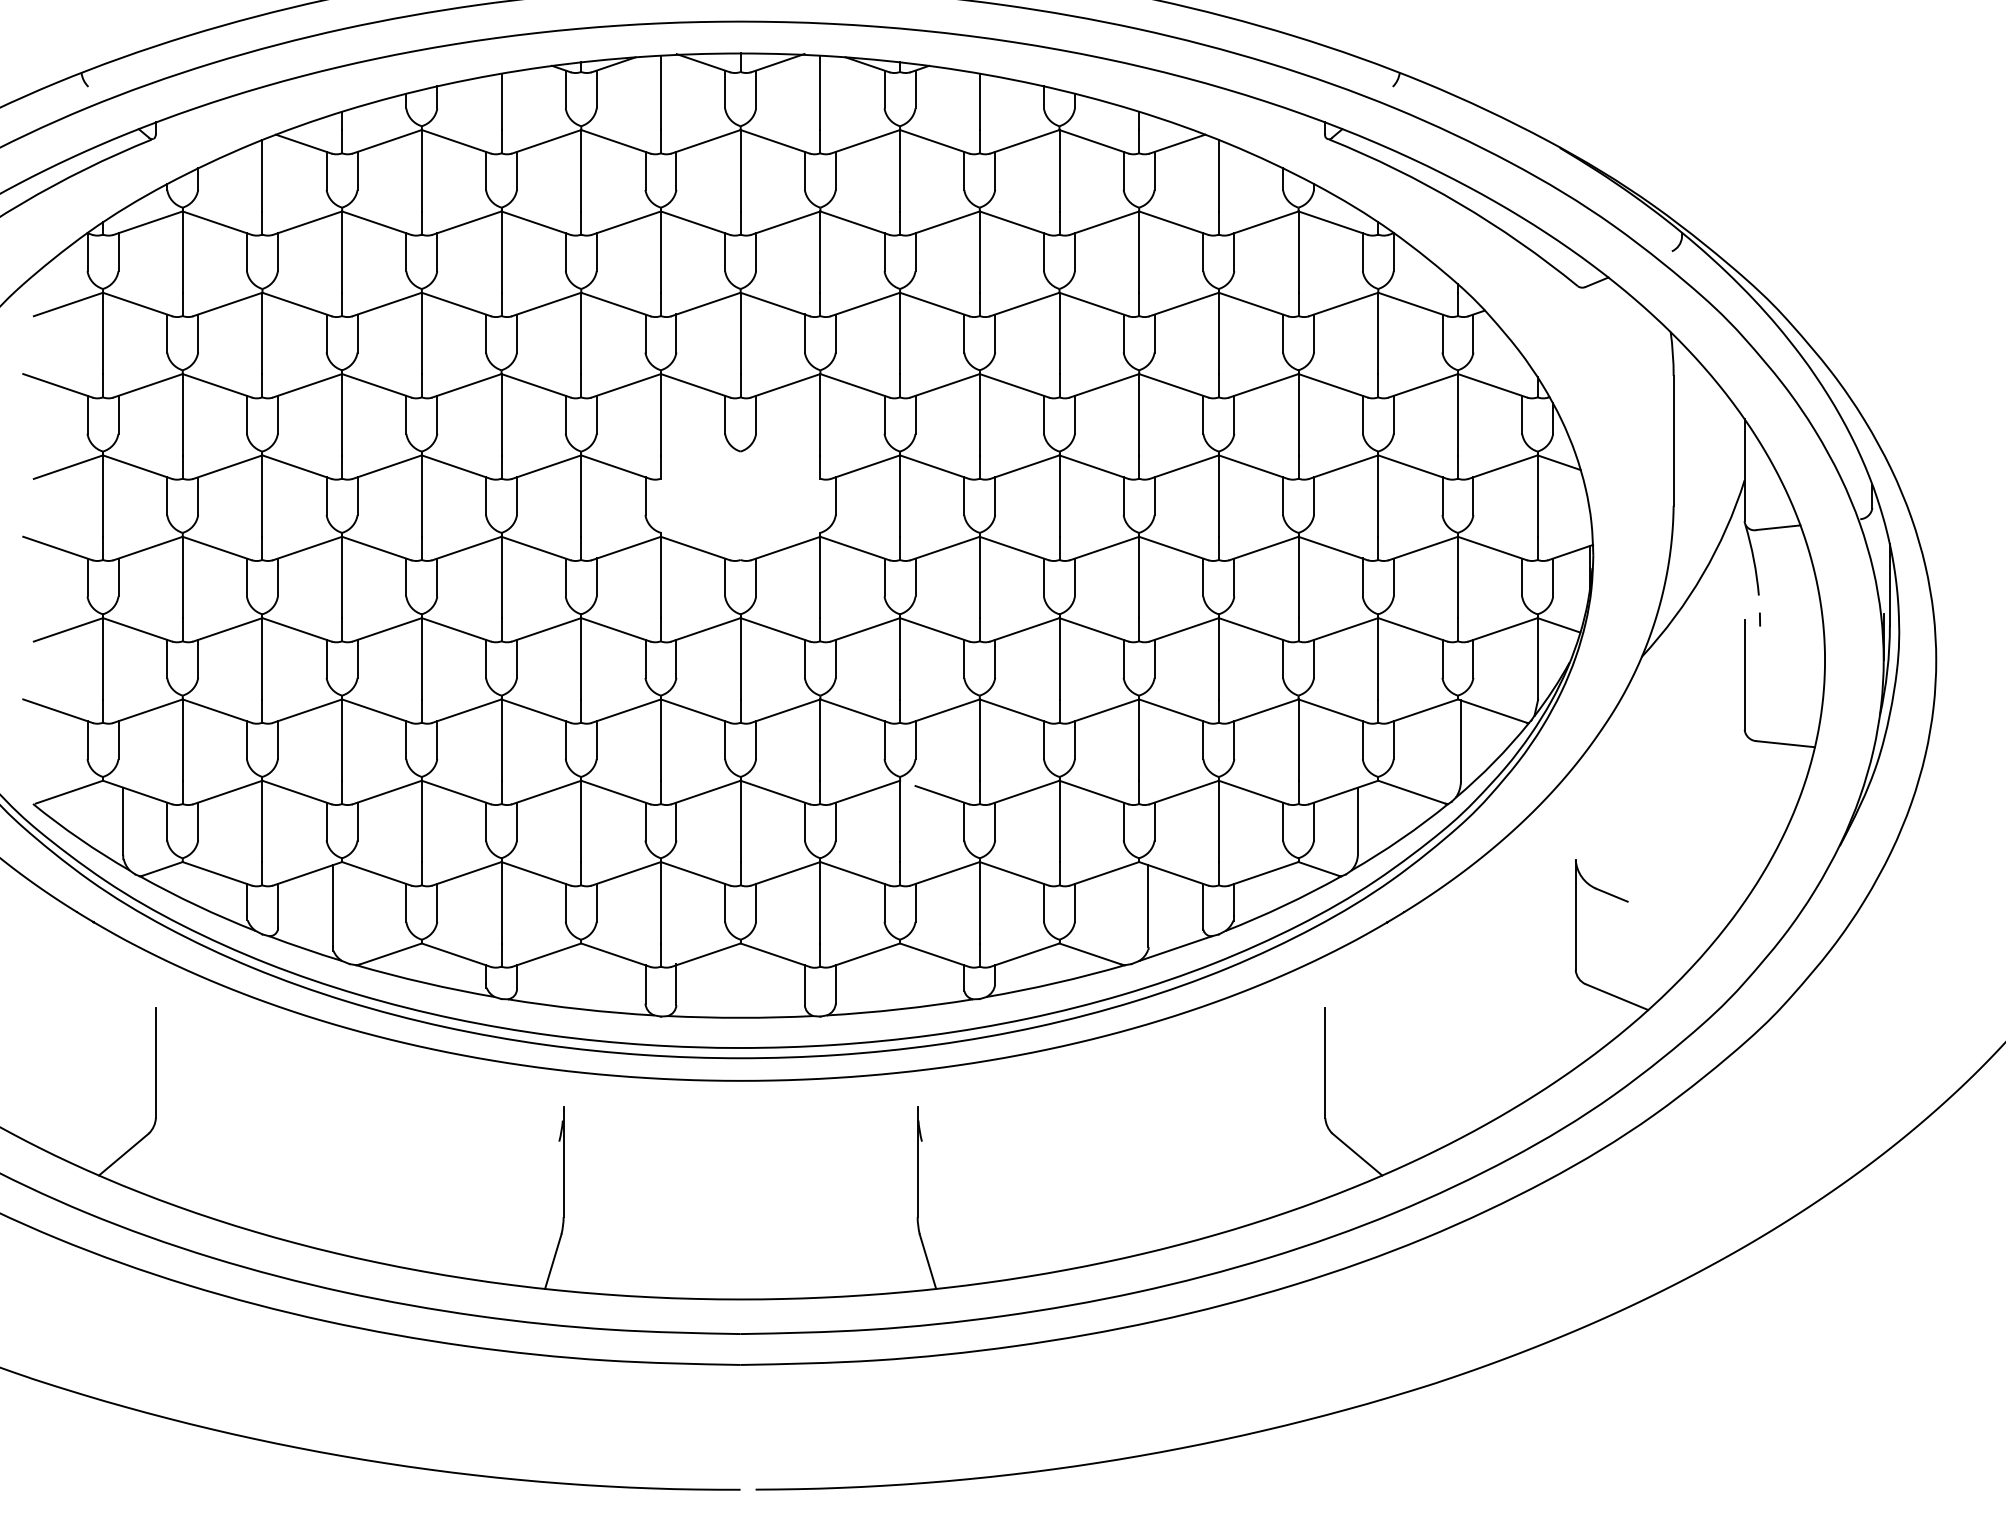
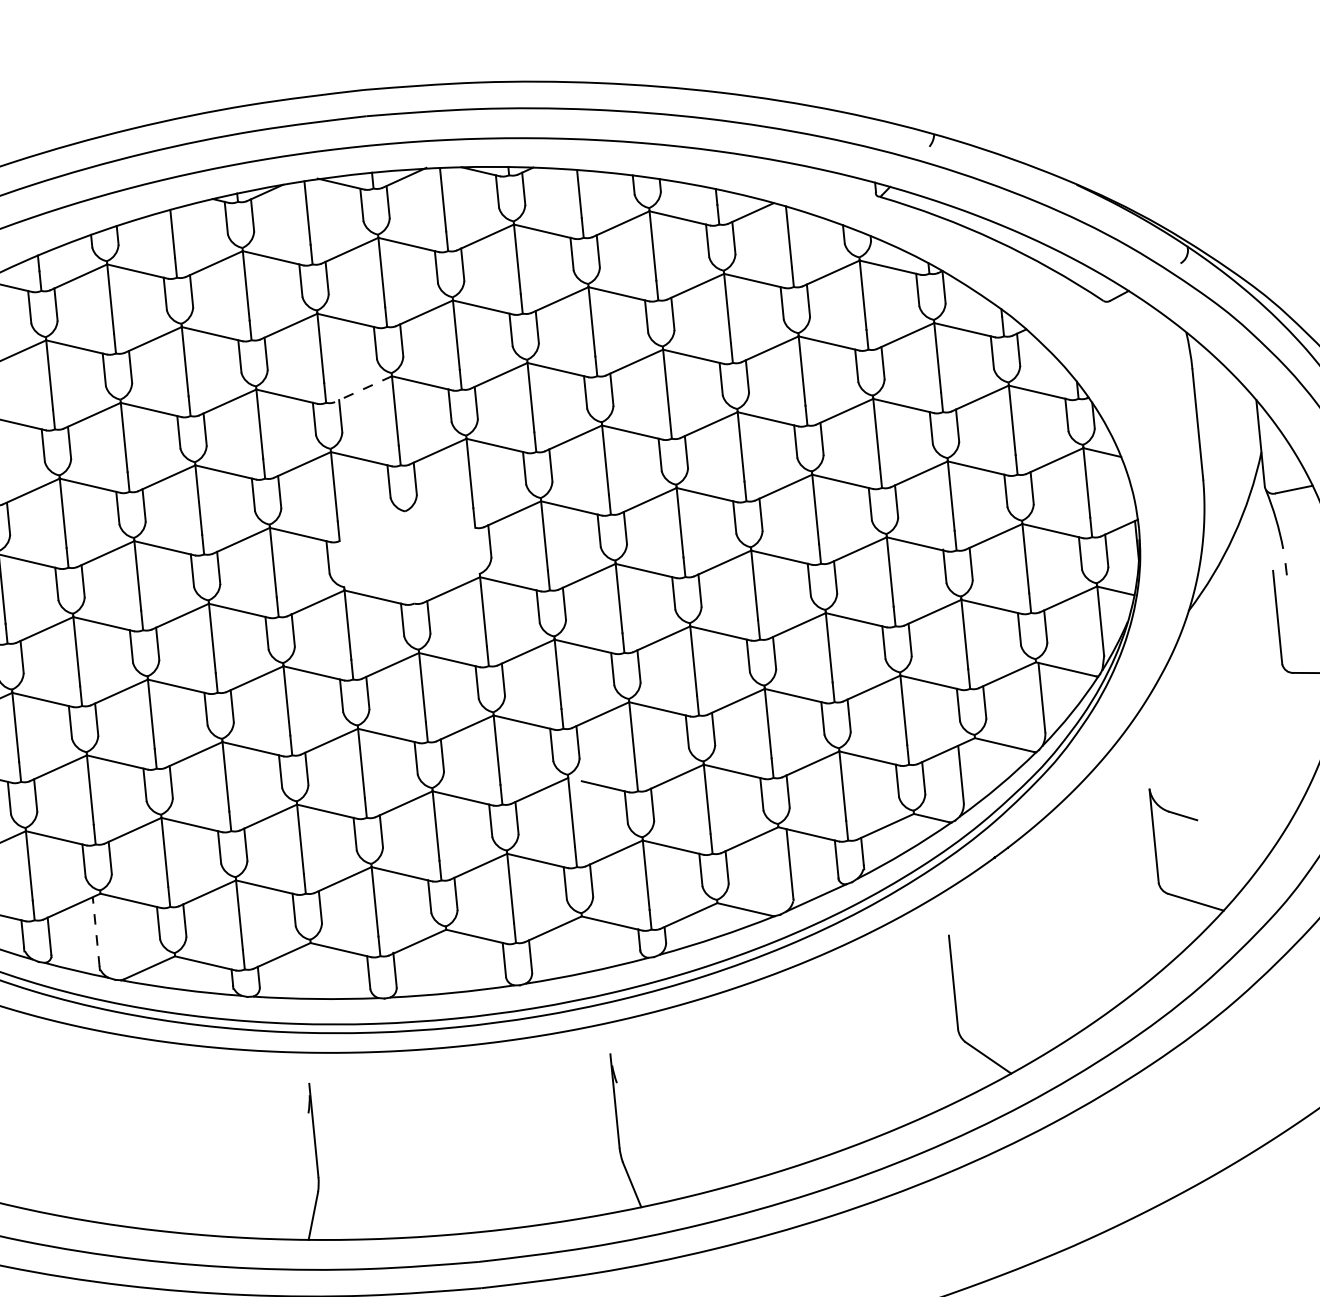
line: (706, 304) -> (363, 389), solid -> dashed
line: (332, 906) -> (95, 932), solid -> dashed

